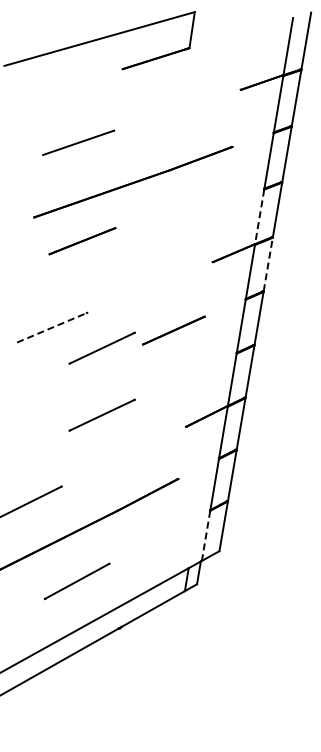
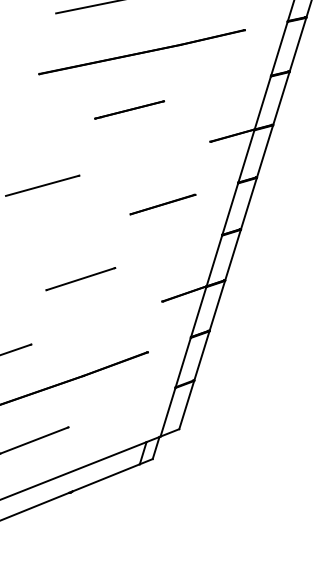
line: (259, 216) -> (262, 102), dashed -> solid
line: (82, 241) -> (129, 110), moved
line: (268, 263) -> (265, 150), dashed -> solid
line: (52, 327) -> (42, 185), dashed -> solid
line: (101, 347) -> (88, 211), removed
line: (205, 536) -> (167, 412), dashed -> solid

